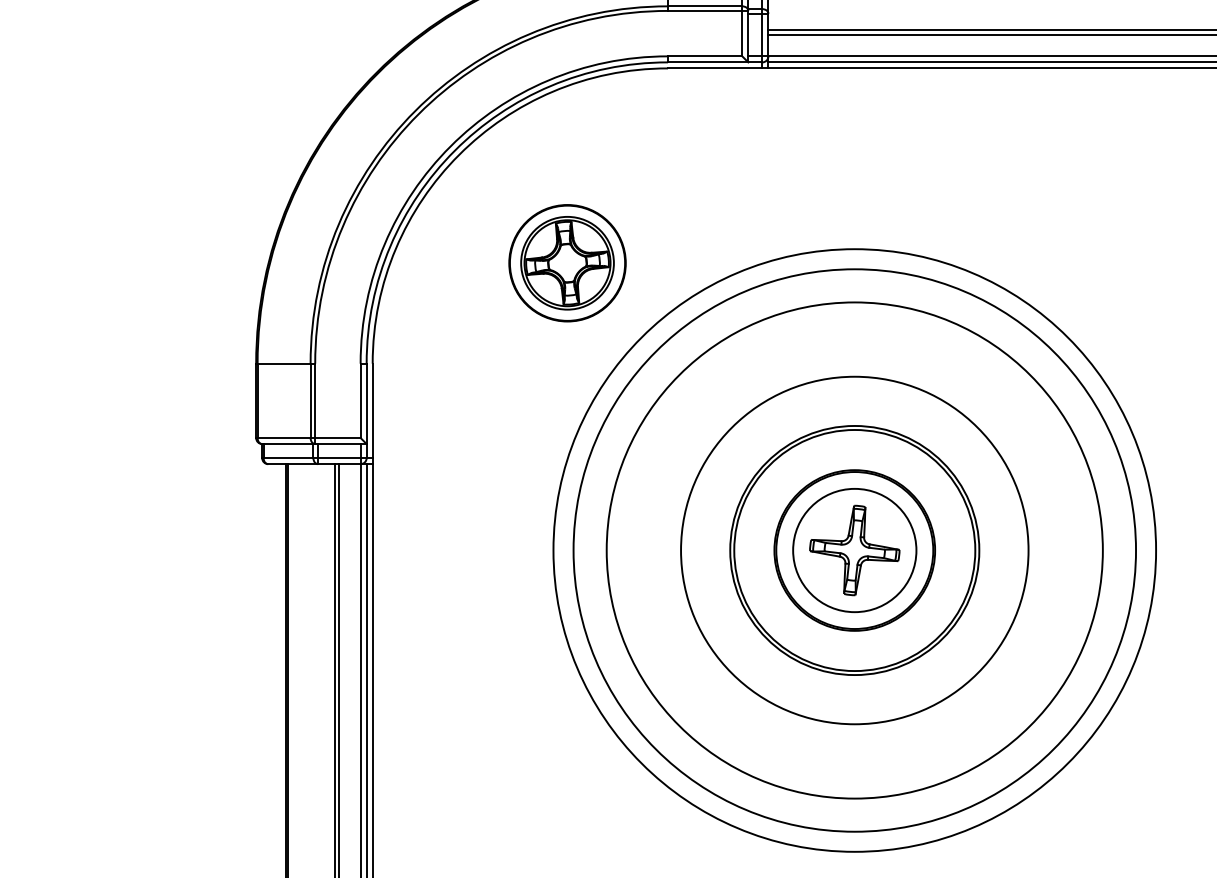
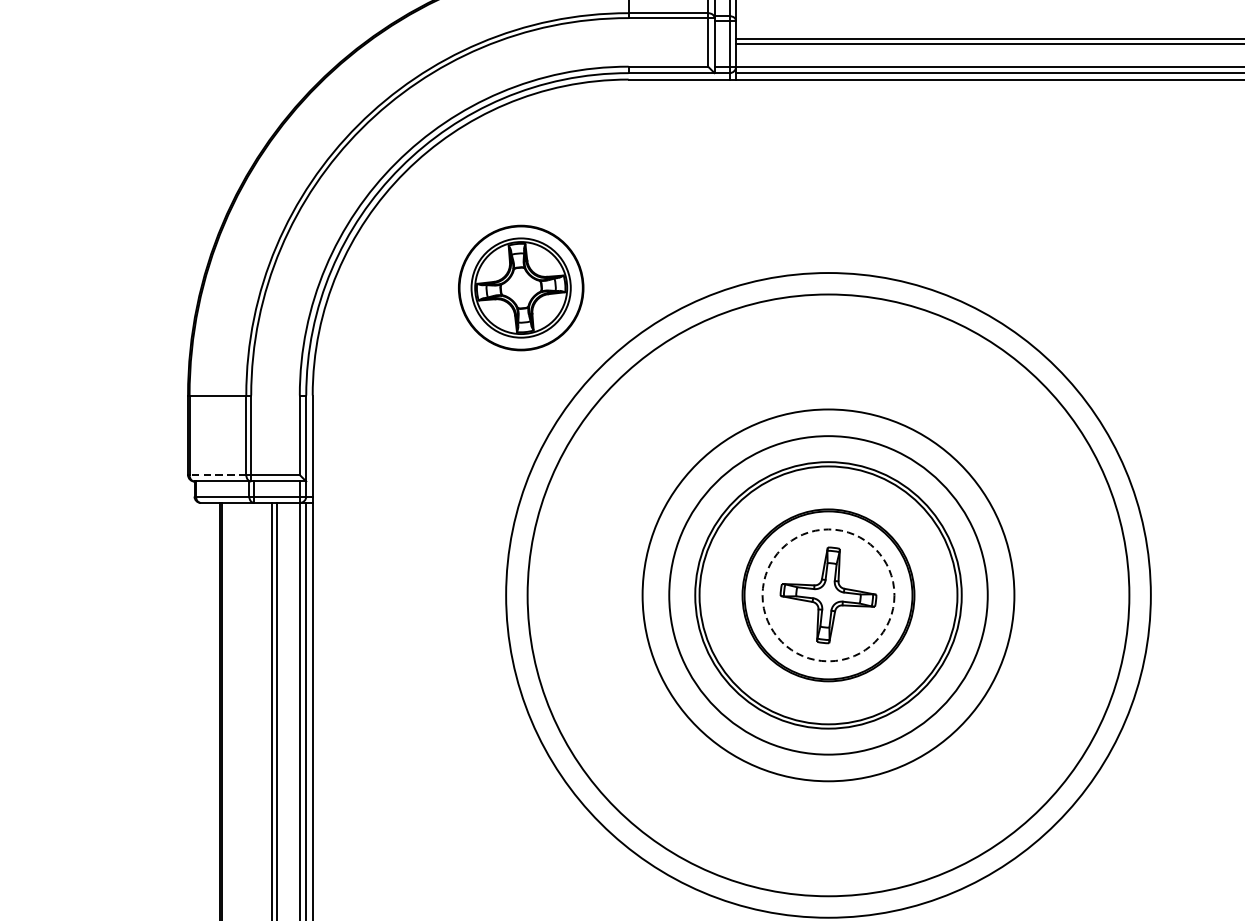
line: (284, 438) -> (218, 475), solid -> dashed
circle: (854, 550) -> (828, 595), size x0.6
circle: (854, 550) -> (828, 595), solid -> dashed

